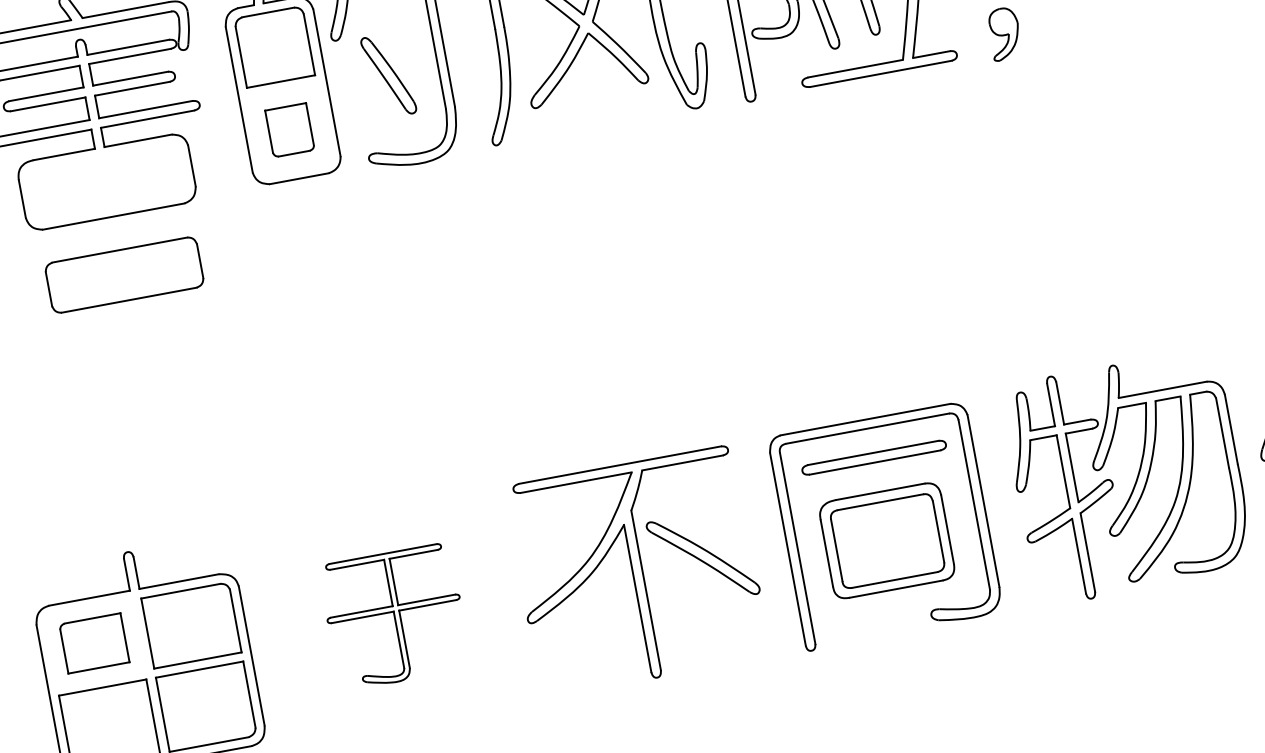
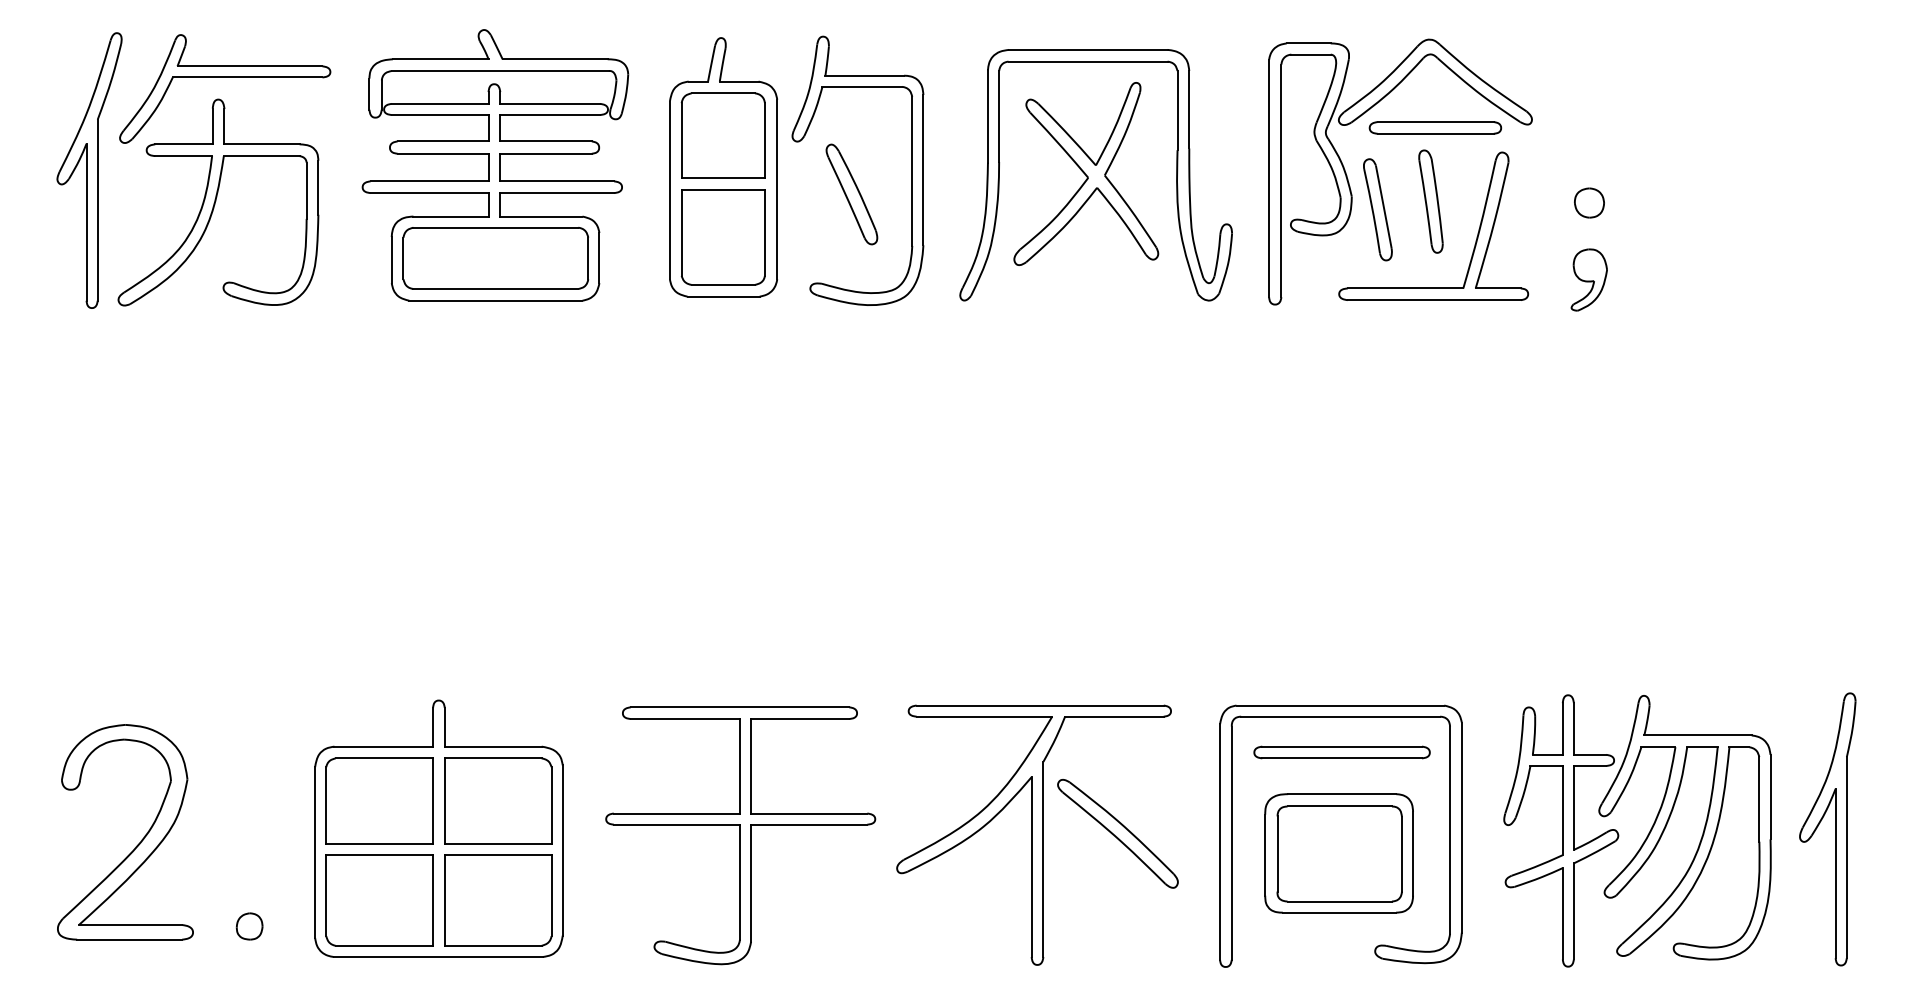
part: (289, 130) -> (722, 237), size x1.67
part: (124, 275) -> (495, 258), moved
part: (394, 616) -> (740, 835), size x1.67
part: (94, 642) -> (379, 800), size x1.43

